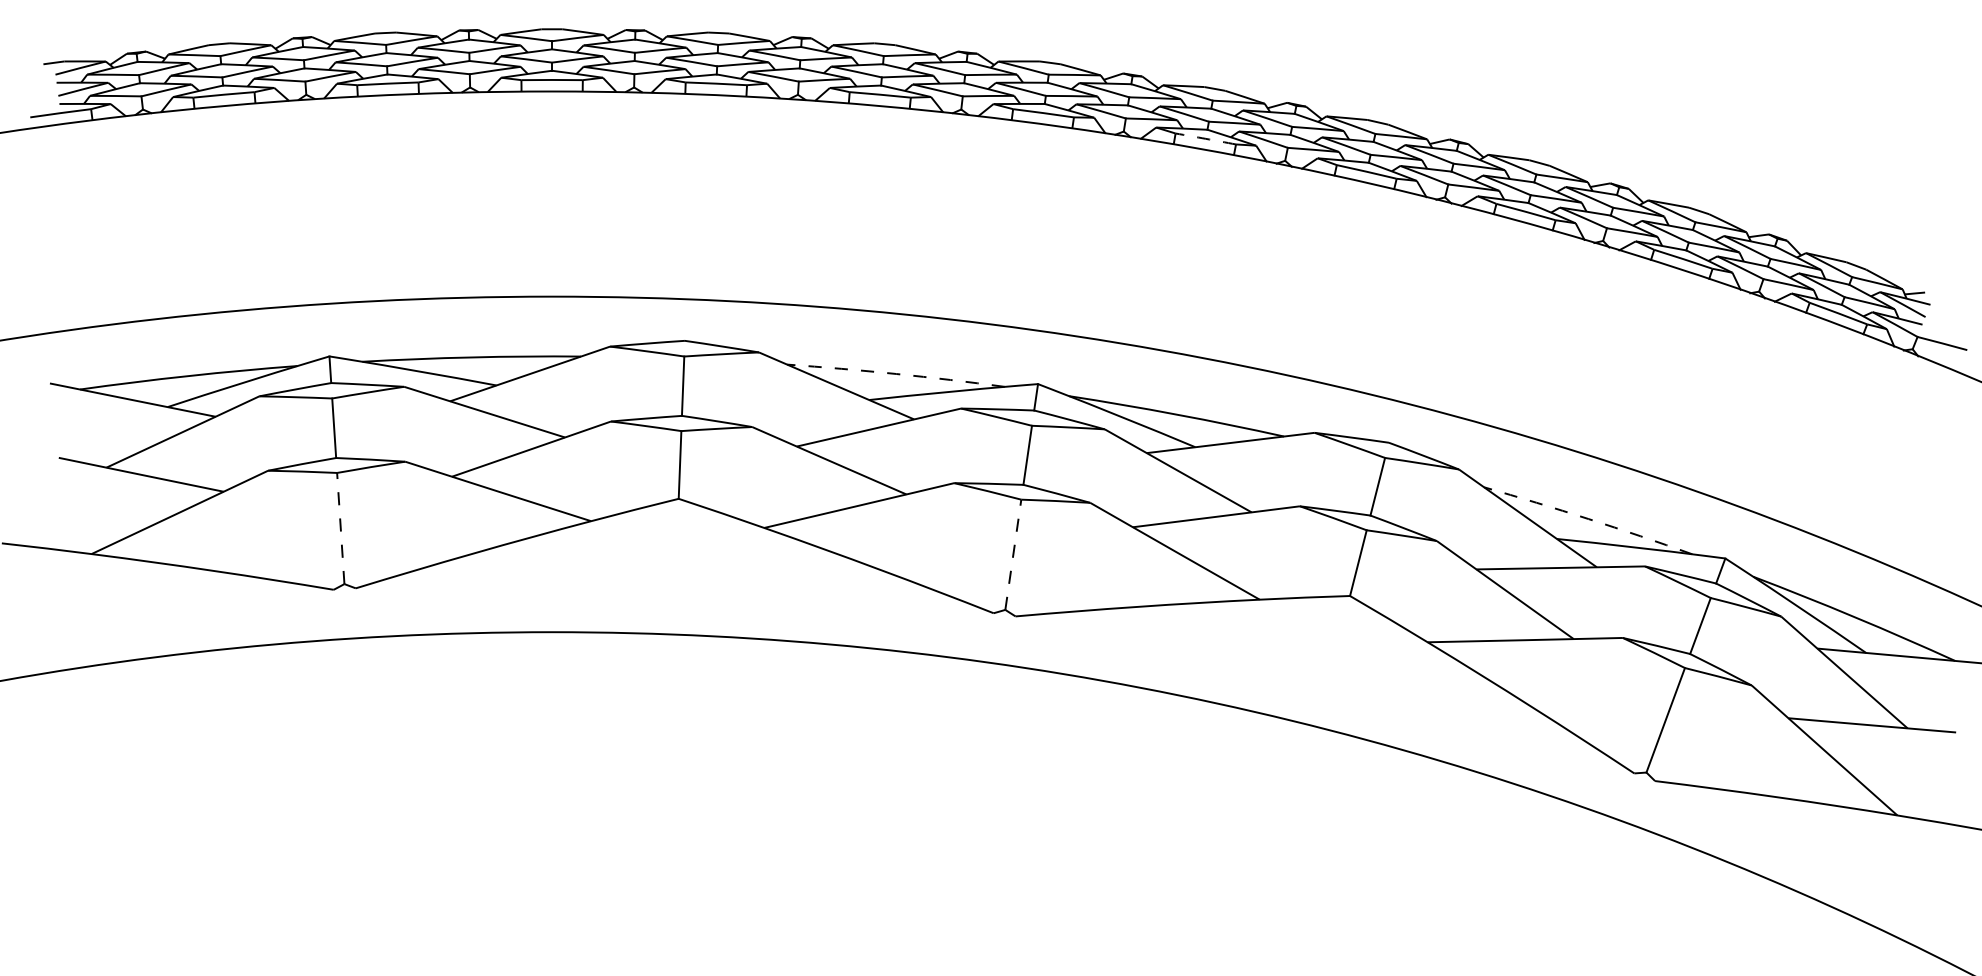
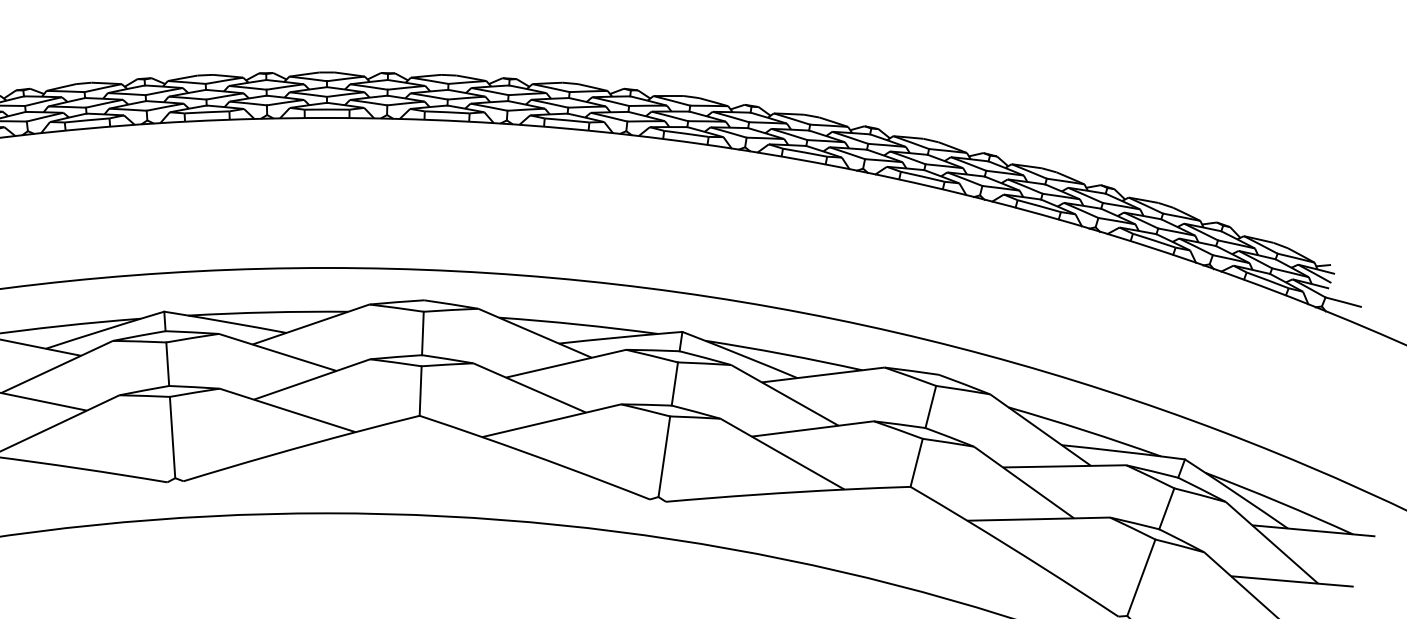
arc: (1205, 138) -> (804, 152), dashed -> solid
arc: (896, 373) -> (578, 324), dashed -> solid
arc: (1588, 519) -> (1084, 430), dashed -> solid
line: (340, 528) -> (172, 437), dashed -> solid
line: (1013, 554) -> (664, 456), dashed -> solid

